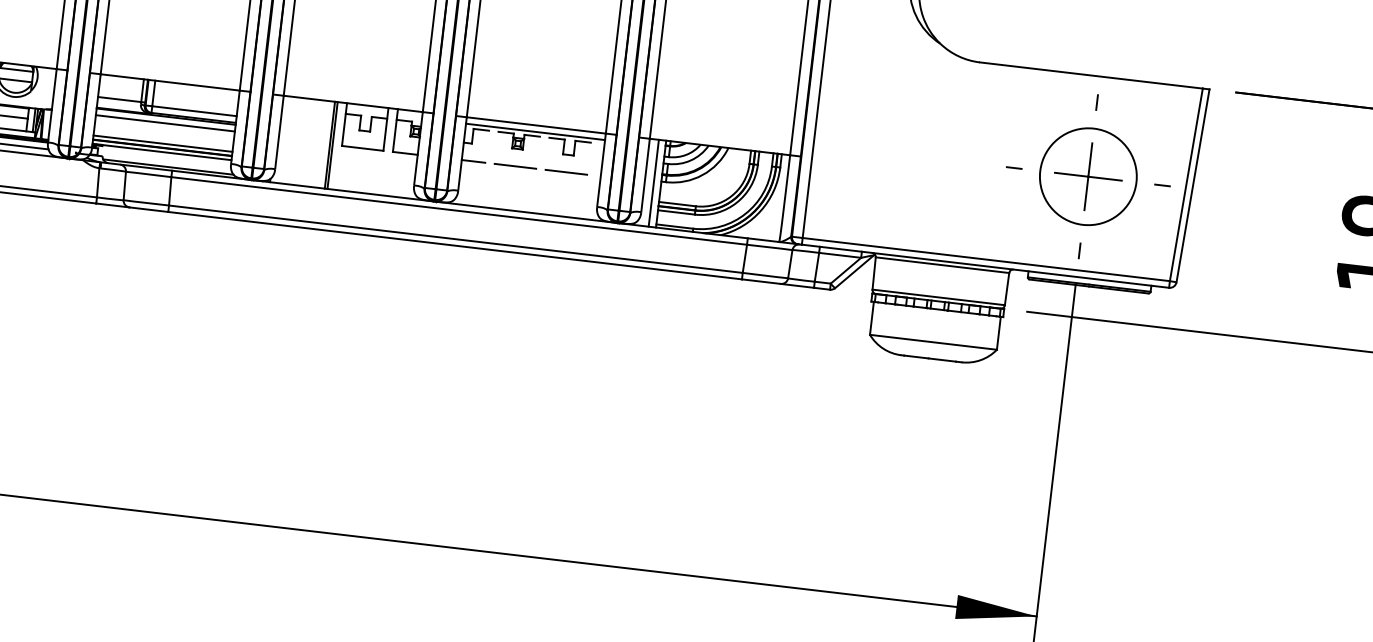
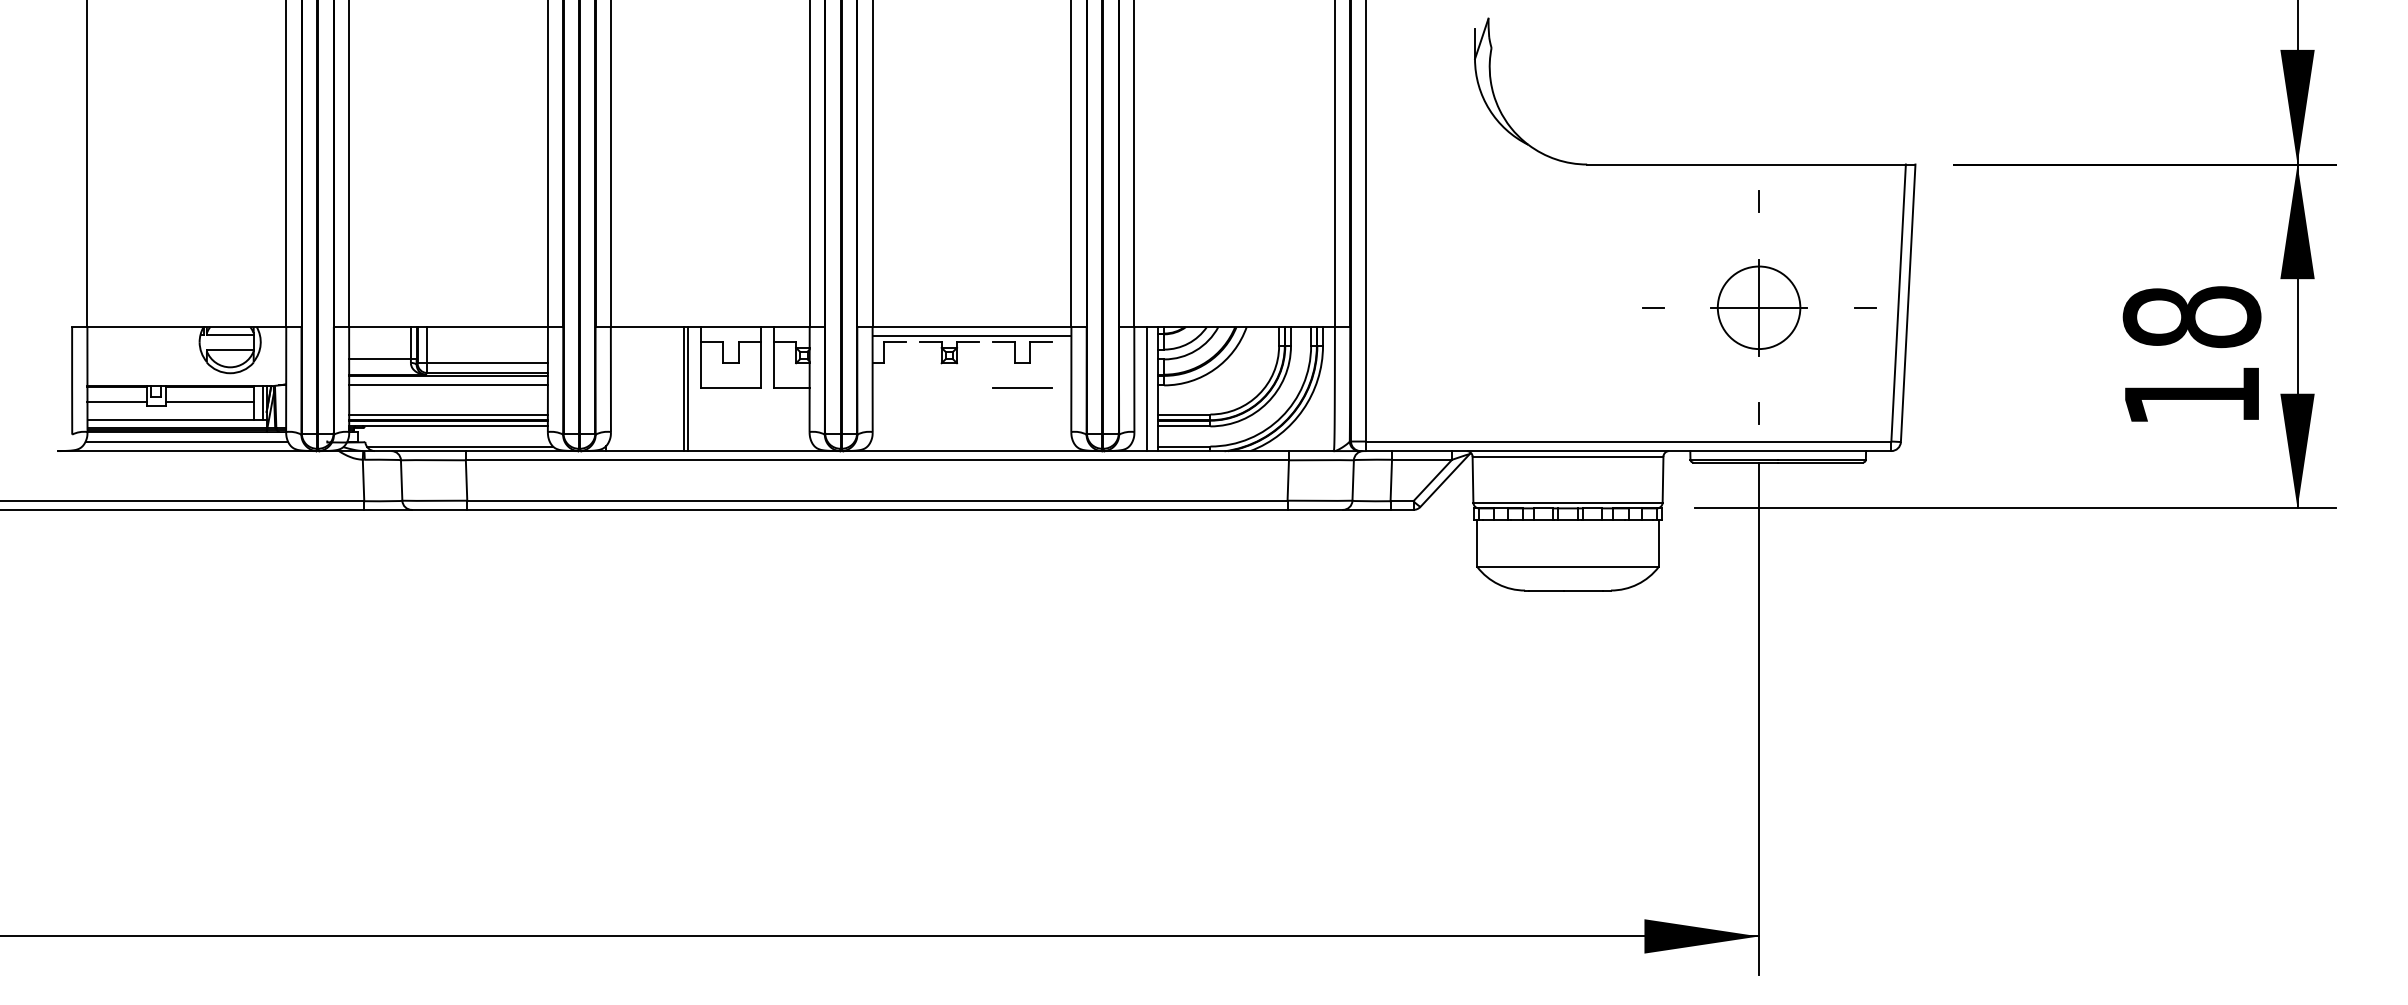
line: (473, 161) -> (889, 388), removed
line: (514, 166) -> (948, 388), removed
circle: (1087, 176) -> (1758, 307), size x0.6

